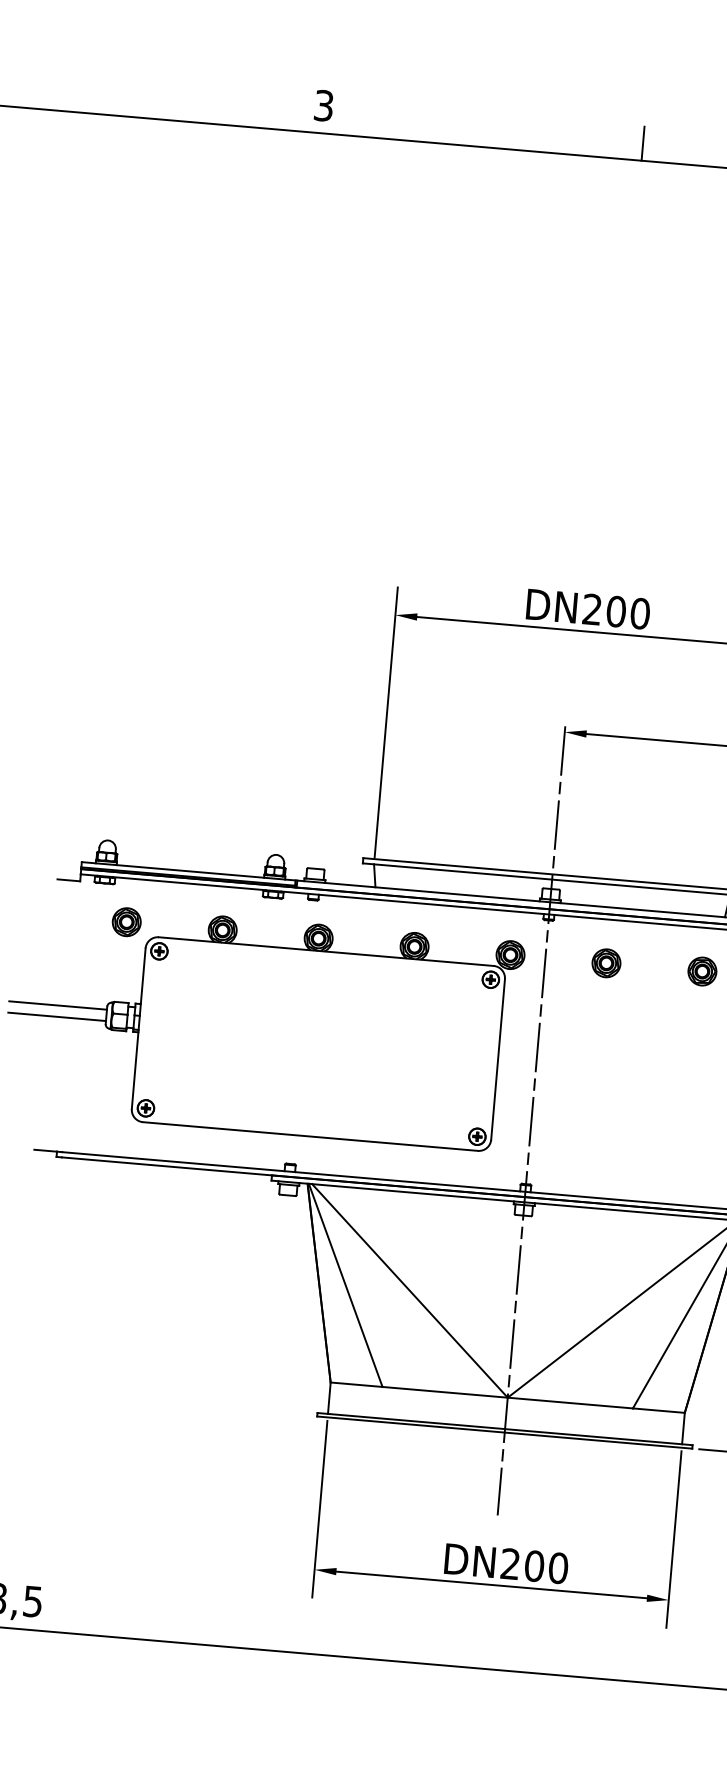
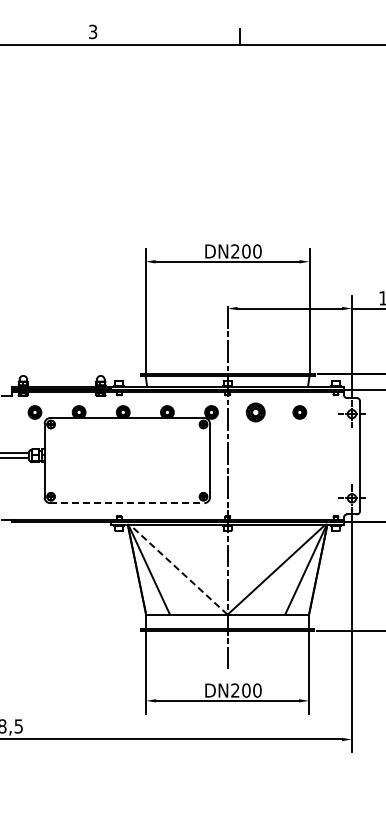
part: (606, 963) -> (255, 412), size x1.4
line: (310, 1137) -> (127, 503), solid -> dashed
line: (409, 1290) -> (178, 569), solid -> dashed

